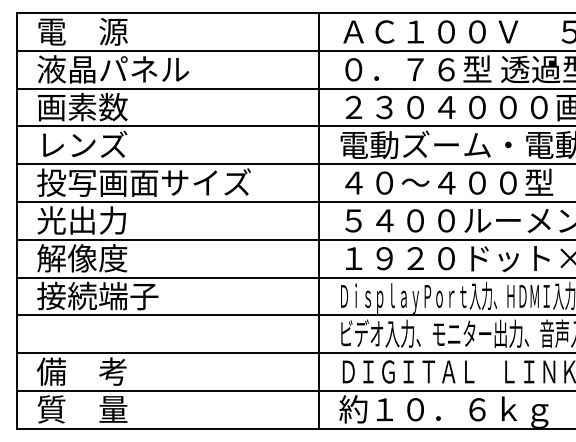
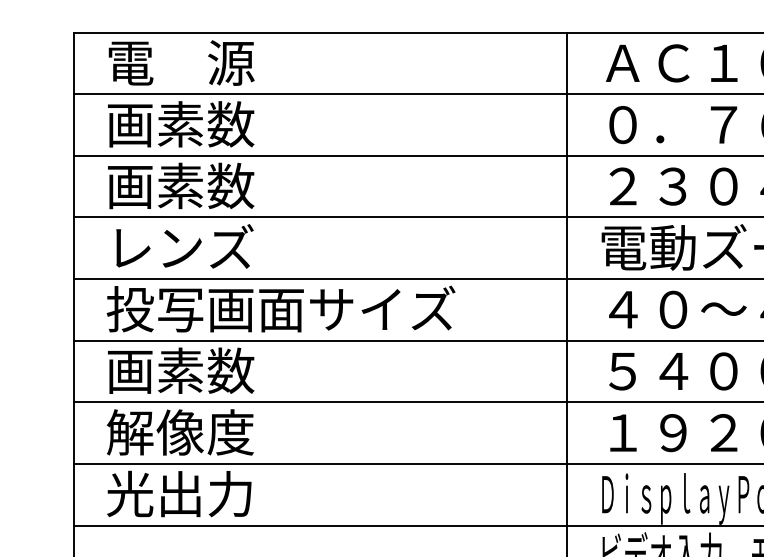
text: (113, 69) -> (231, 124), 液晶パネル -> 画素数
text: (82, 220) -> (180, 370), 光出力 -> 画素数
text: (97, 295) -> (205, 493), 接続端子 -> 光出力

